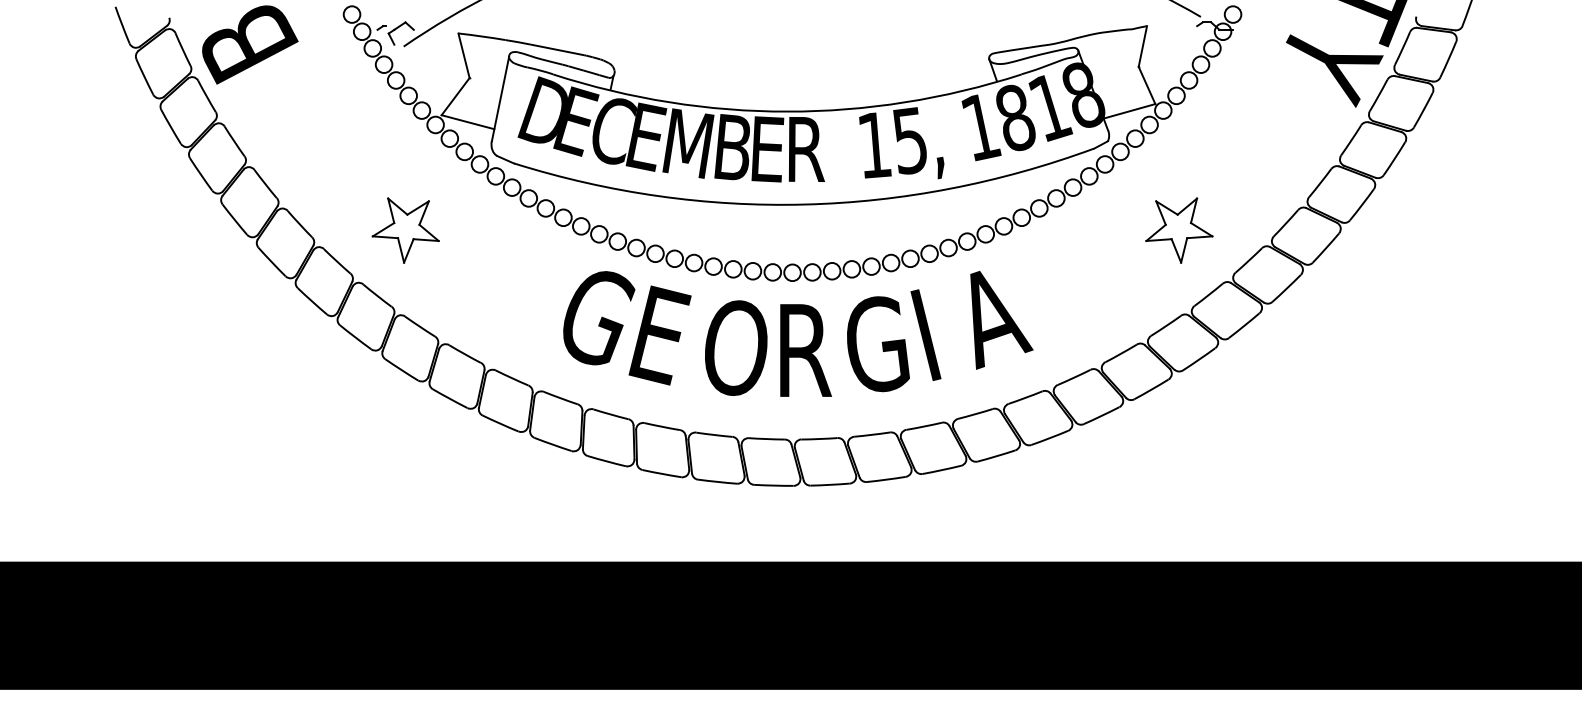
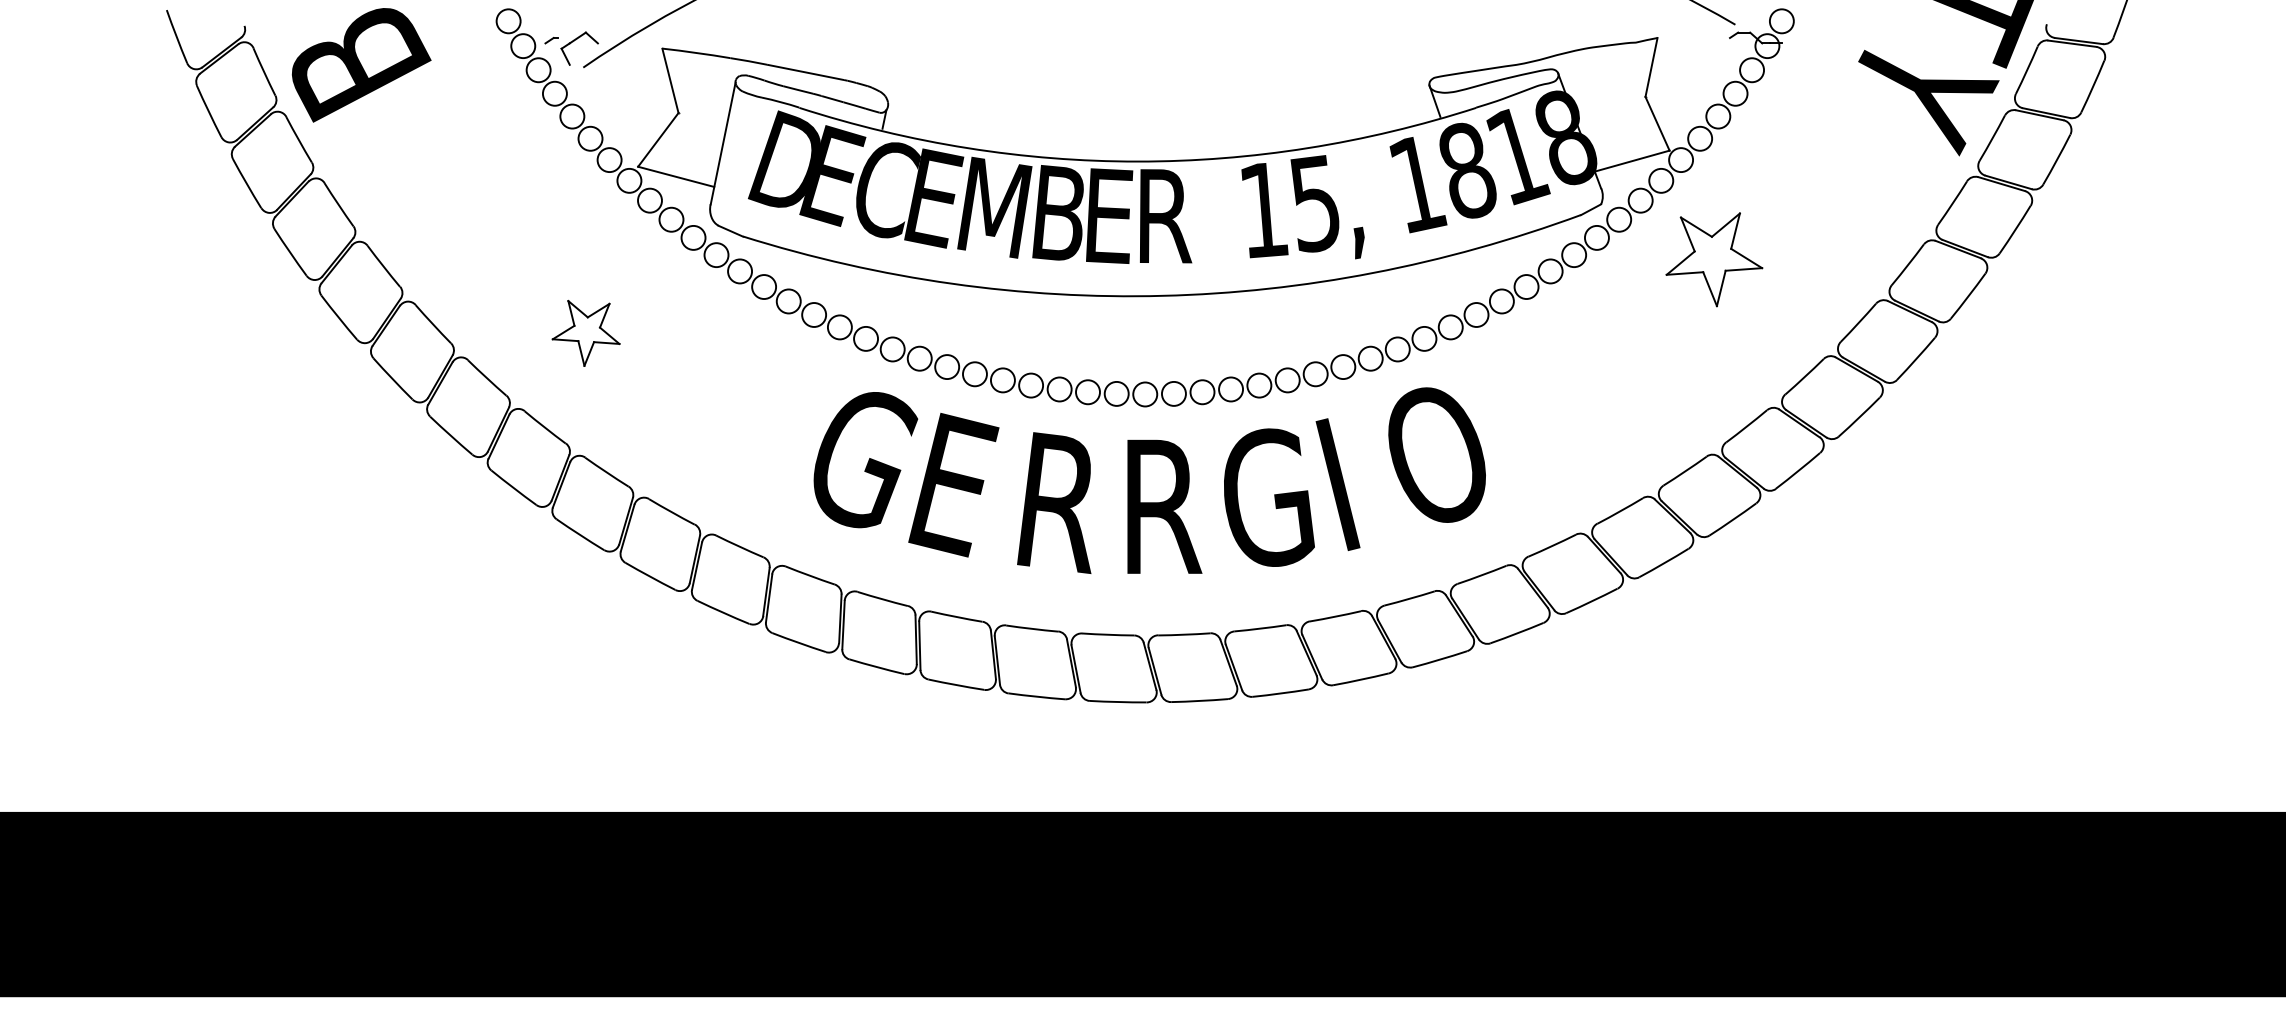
part: (405, 230) -> (585, 333), size x0.7
part: (1179, 230) -> (1714, 259), moved
text: (996, 318) -> (1439, 460), A -> O
text: (735, 347) -> (1062, 502), O -> R

